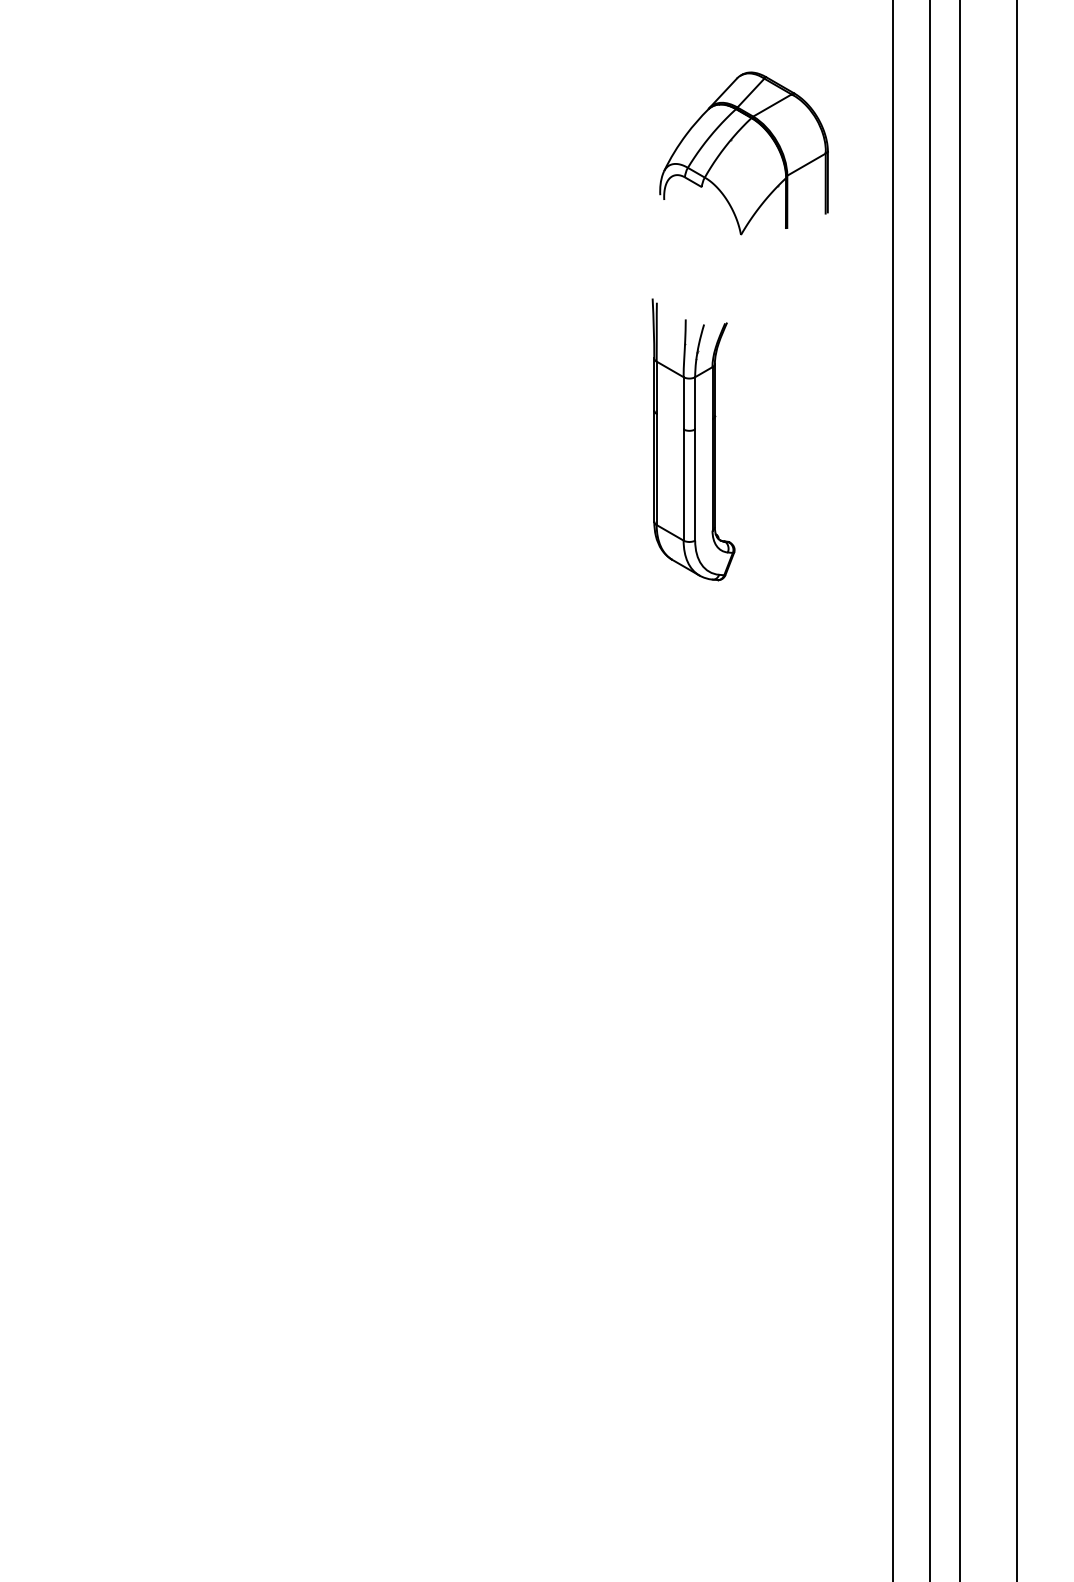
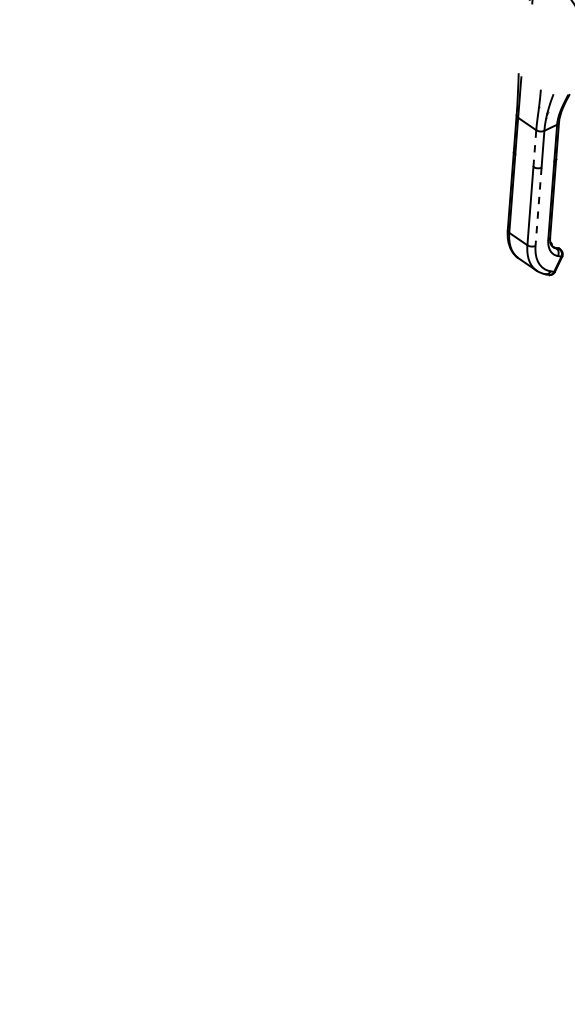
line: (683, 402) -> (534, 148), solid -> dashed
line: (695, 485) -> (538, 207), solid -> dashed

